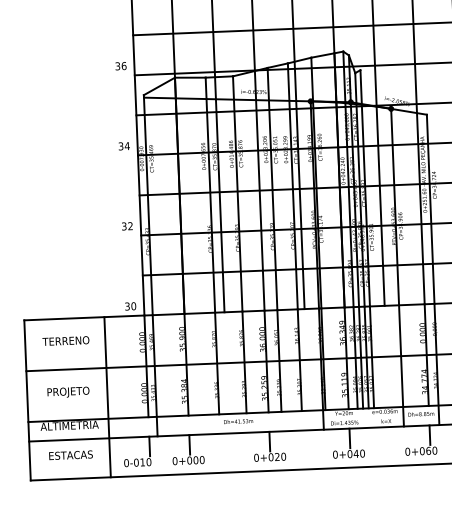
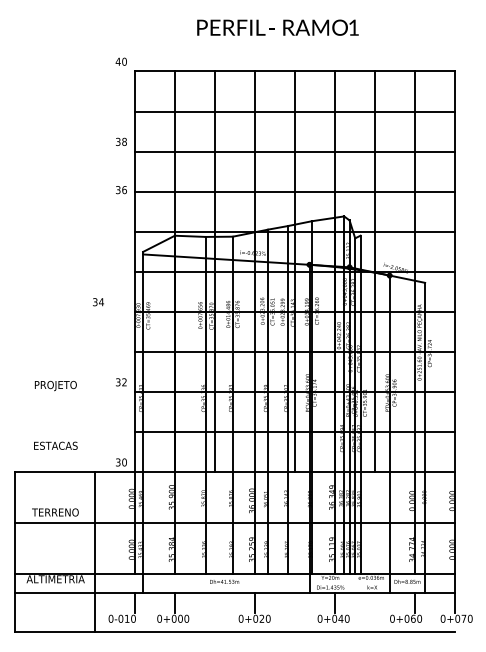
text: (121, 66) -> (121, 190), moved
text: (124, 146) -> (98, 302), moved
text: (66, 341) -> (55, 512), moved
text: (68, 392) -> (55, 385), moved
text: (70, 454) -> (55, 445), moved

